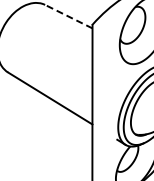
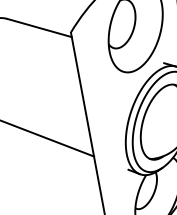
line: (68, 16) -> (39, 27), dashed -> solid

